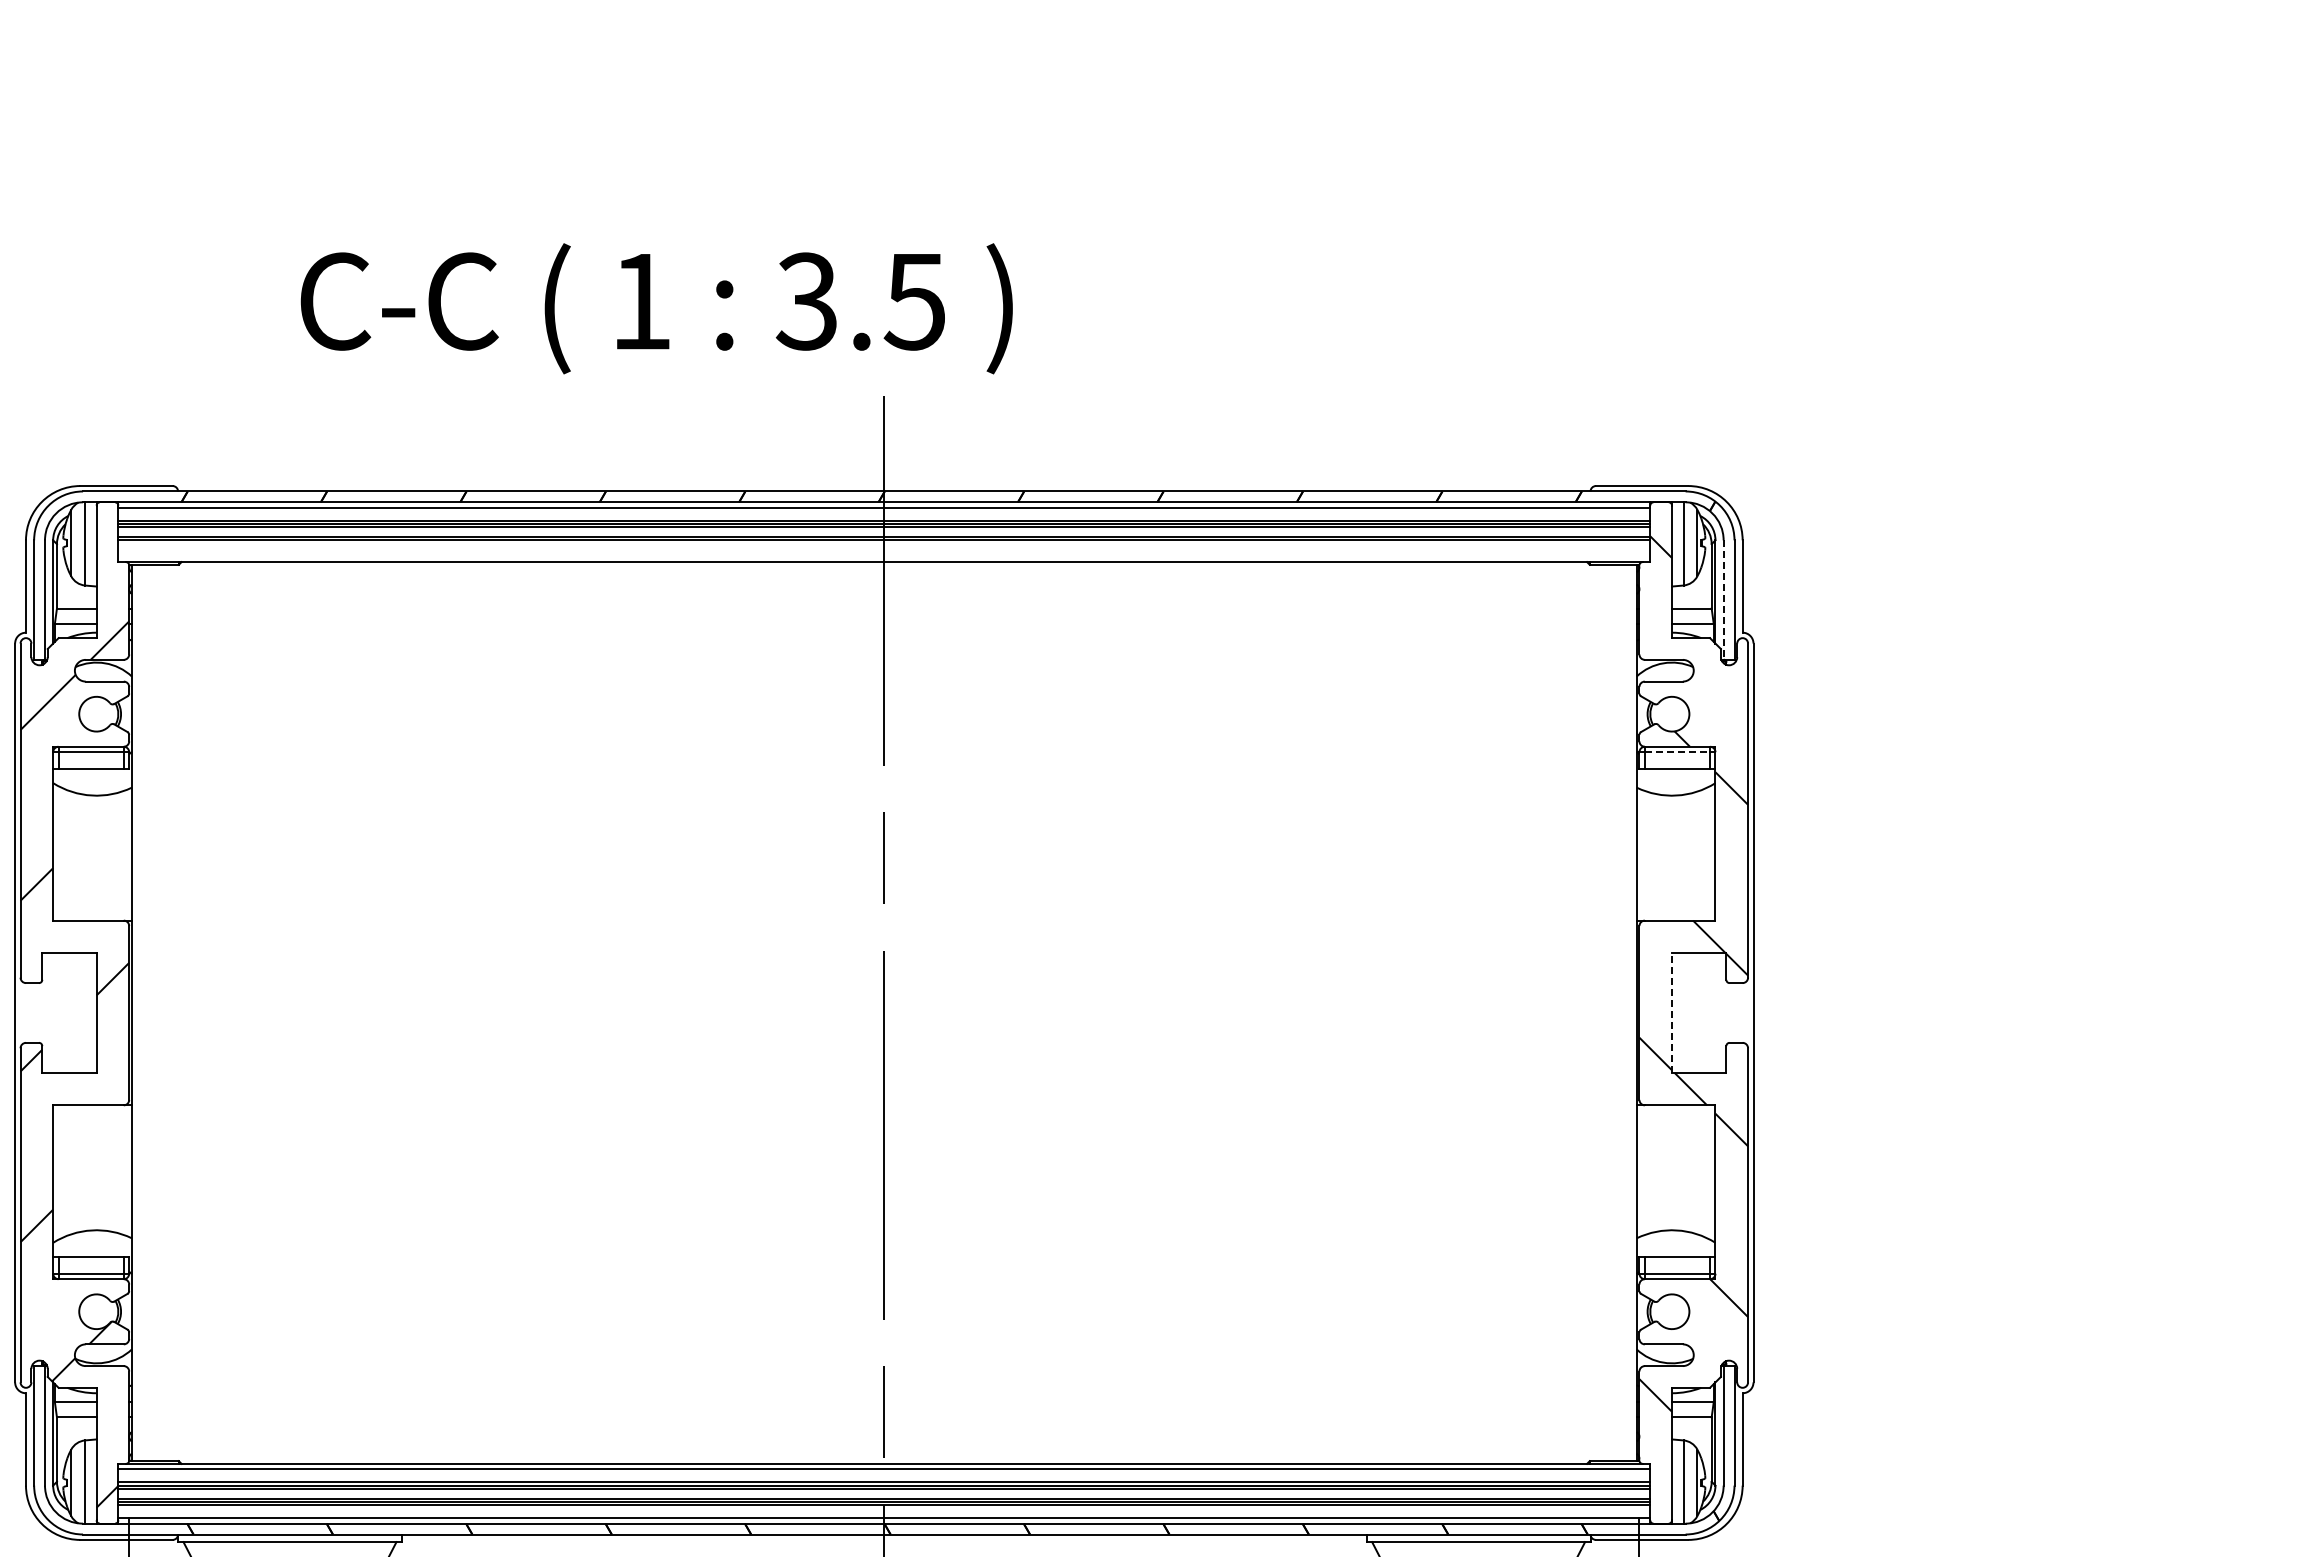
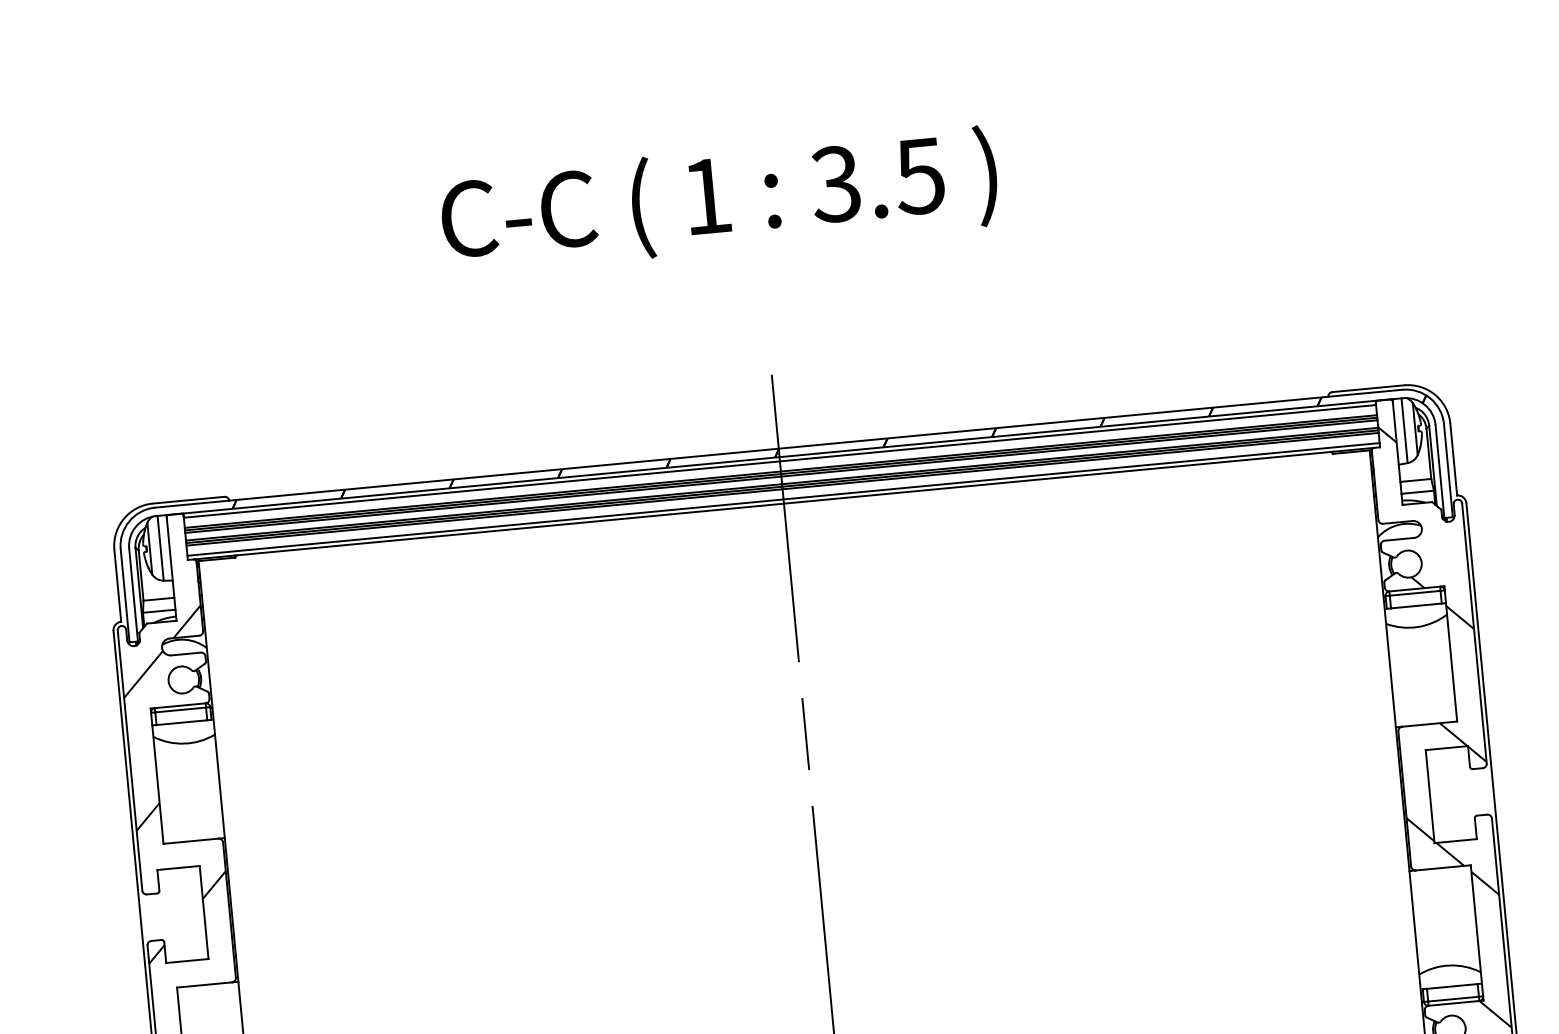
text: (656, 308) -> (719, 200), moved
line: (884, 543) -> (782, 489), added
line: (884, 556) -> (783, 499), added
line: (1723, 600) -> (1439, 471), dashed -> solid
line: (1677, 752) -> (1415, 593), dashed -> solid
line: (1672, 1012) -> (1430, 796), dashed -> solid

